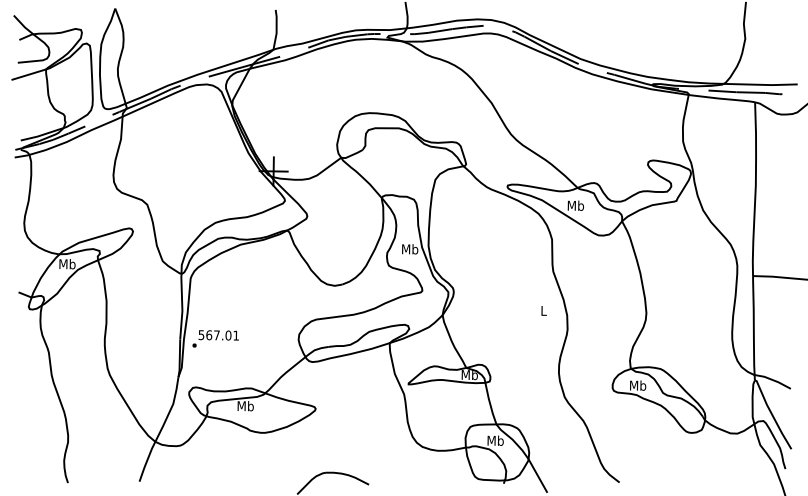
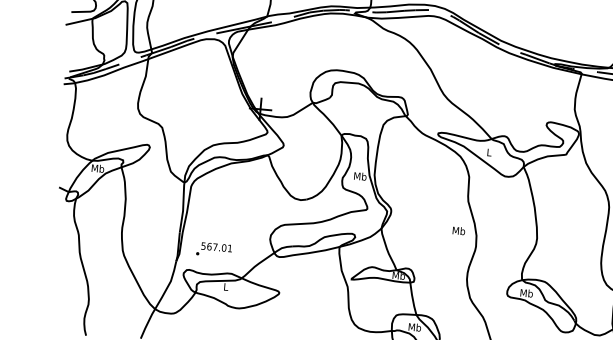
text: (575, 205) -> (489, 152), Mb -> L
text: (543, 310) -> (458, 230), L -> Mb
text: (215, 338) -> (214, 249), moved
text: (245, 406) -> (225, 287), Mb -> L

